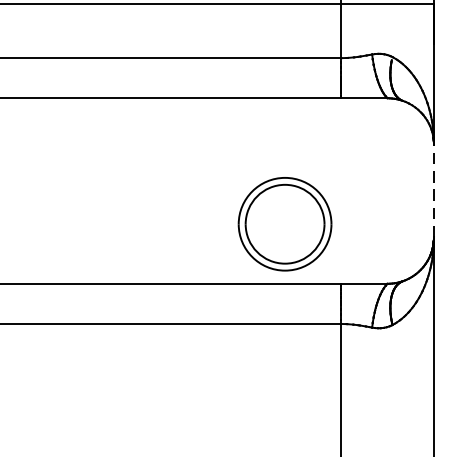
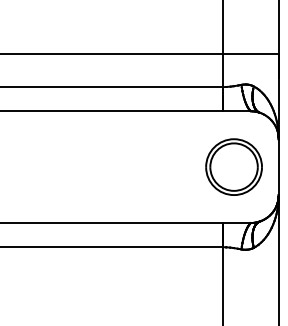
line: (433, 191) -> (278, 167), dashed -> solid
part: (284, 223) -> (233, 166), moved

